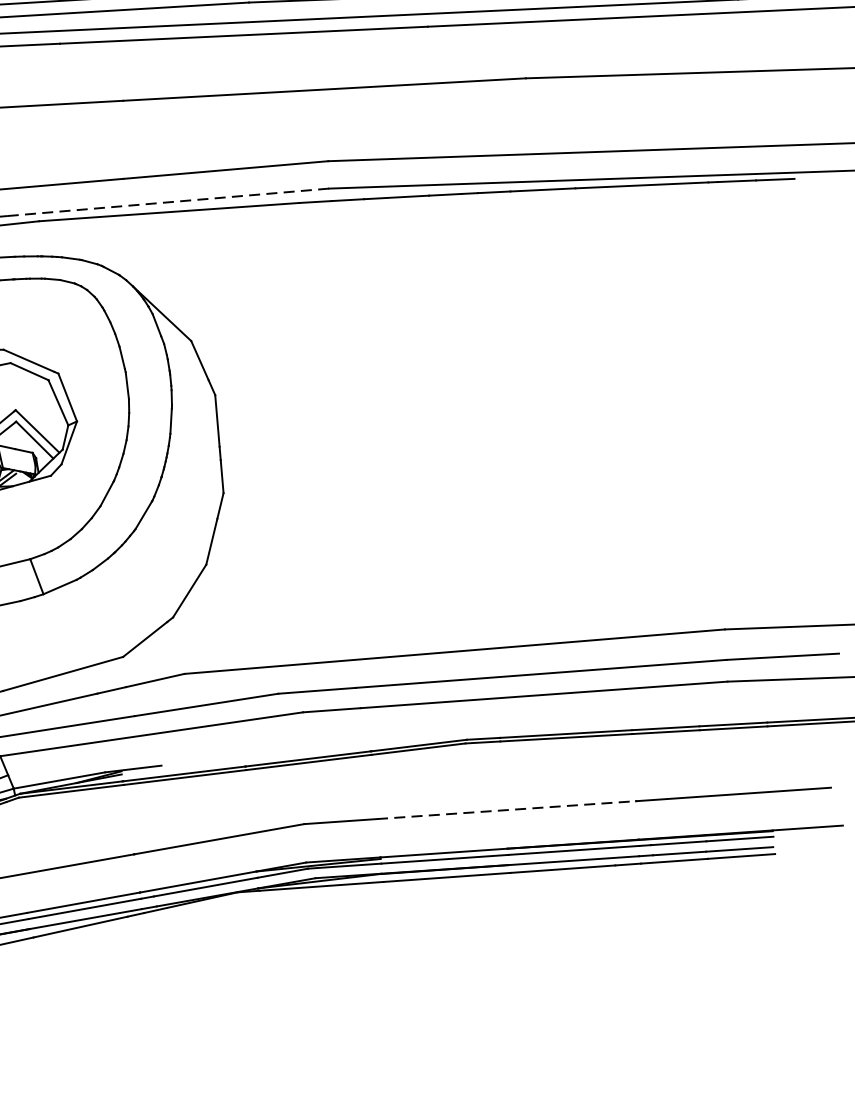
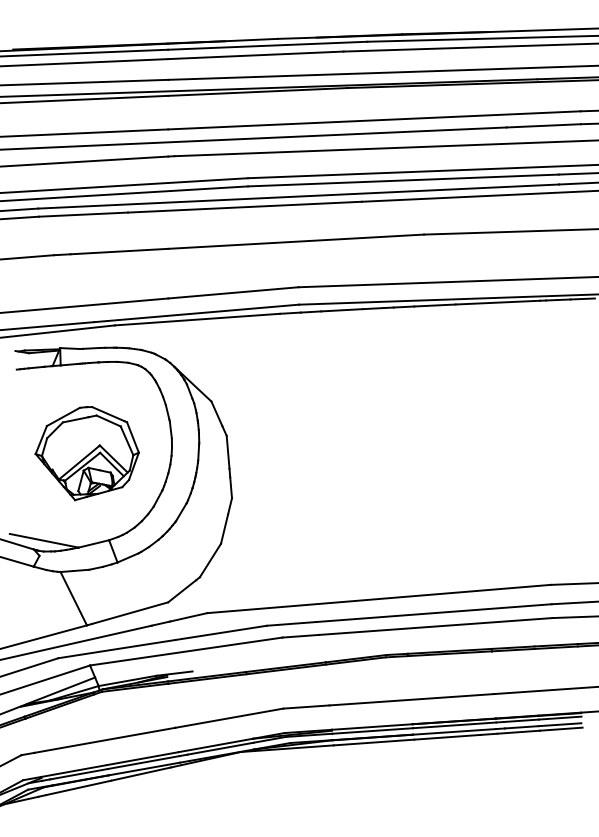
line: (167, 202) -> (196, 313), dashed -> solid
line: (505, 809) -> (411, 699), dashed -> solid

